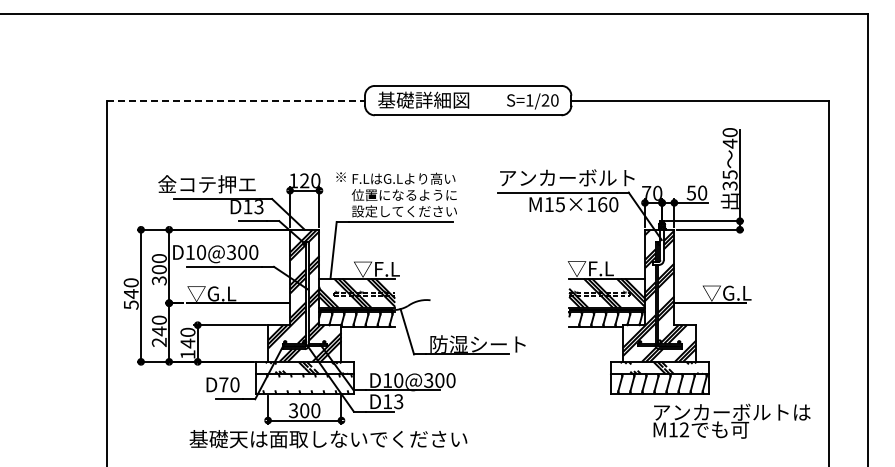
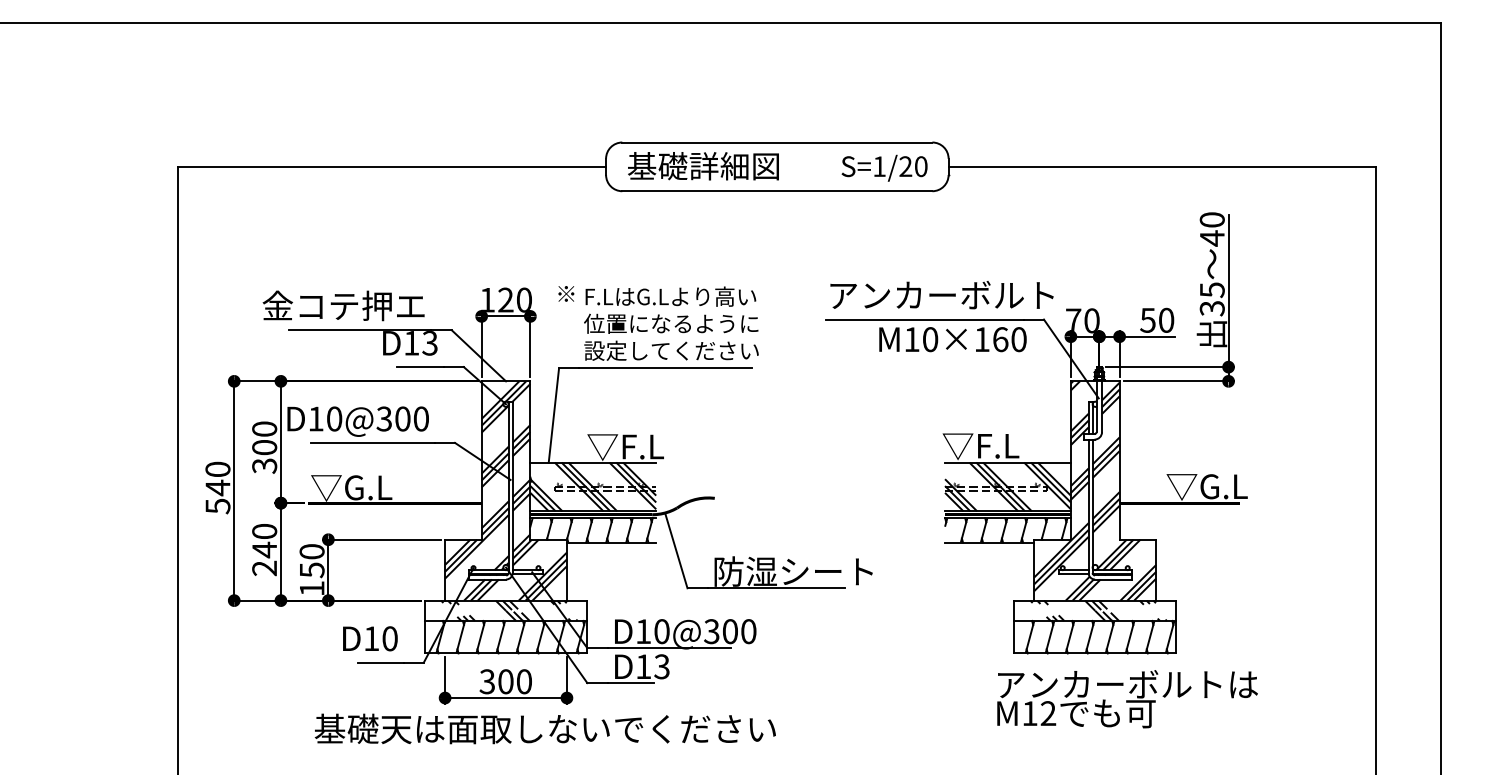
line: (236, 100) -> (392, 166), dashed -> solid
text: (559, 204) -> (928, 339), M15×160 -> M10×160
text: (187, 343) -> (311, 570), 140 -> 150
hatch: (303, 383) -> (503, 636), added
text: (223, 384) -> (371, 638), D70 -> D10
text: (731, 420) -> (1126, 697), moved

